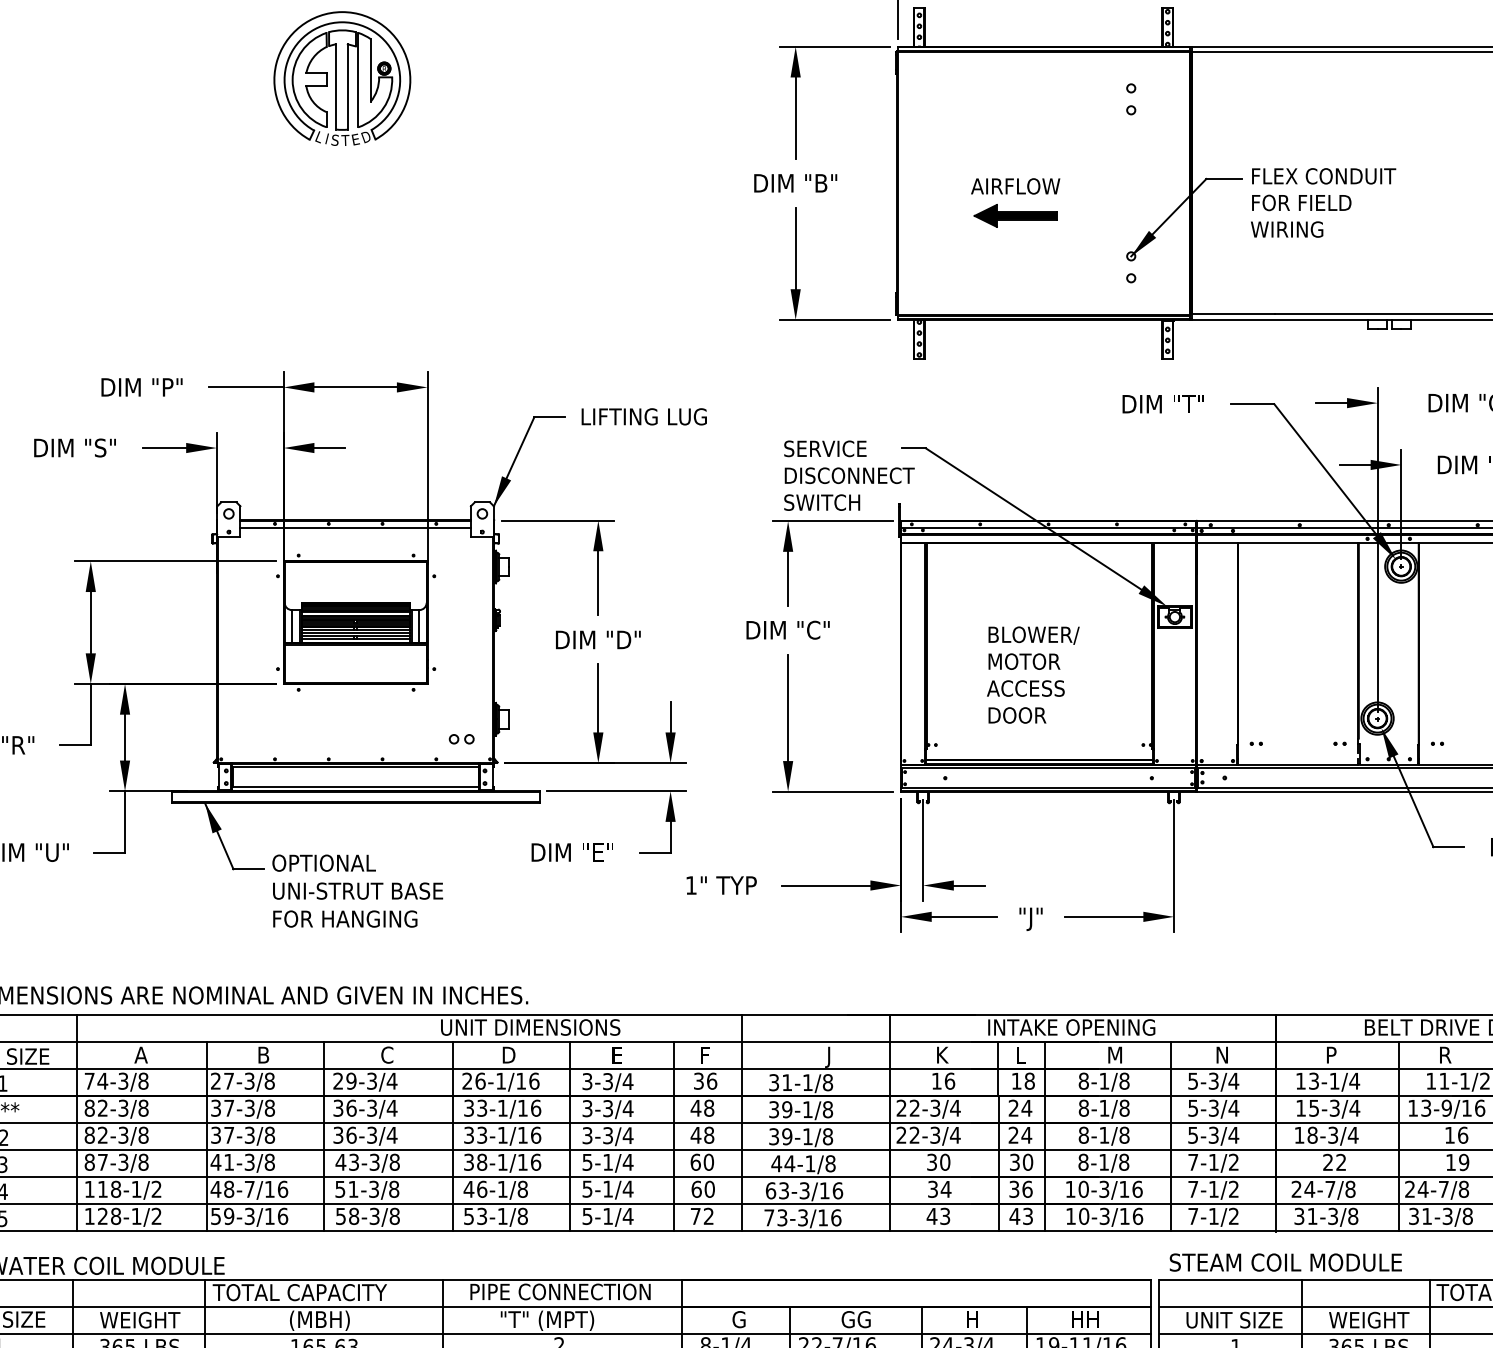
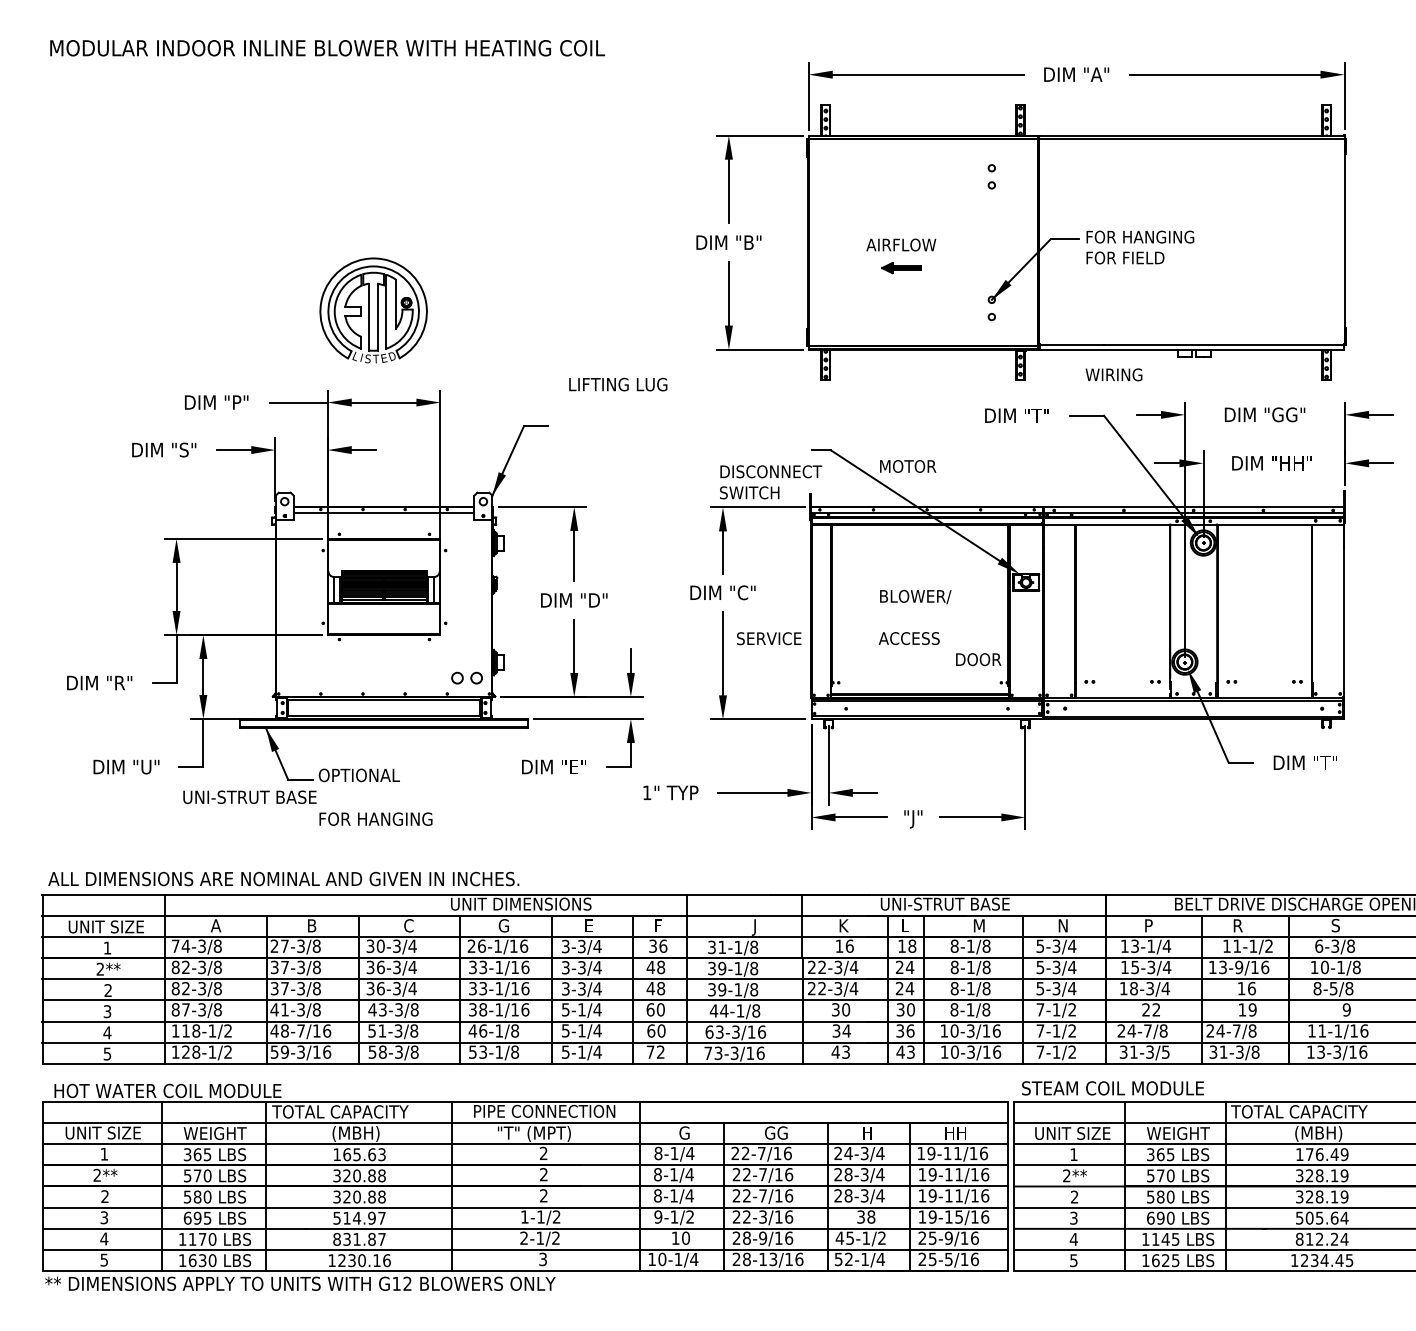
part: (342, 78) -> (373, 310), moved
text: (1328, 175) -> (1146, 236), FLEX CONDUIT -> FOR HANGING
part: (1015, 215) -> (901, 267), size x0.6
text: (1286, 229) -> (1113, 374), moved
text: (644, 416) -> (618, 384), moved
text: (825, 448) -> (769, 638), moved
text: (1024, 661) -> (908, 466), moved
text: (1017, 715) -> (978, 659), moved
part: (462, 739) -> (467, 678), size x1.6
text: (357, 890) -> (249, 796), moved
text: (1070, 1026) -> (944, 903), INTAKE OPENING -> UNI-STRUT BASE
text: (508, 1054) -> (503, 925), D -> G
text: (344, 1080) -> (375, 945), 29-3/4 -> 30-3/4
text: (1352, 1215) -> (1165, 1051), 31-3/8 -> 31-3/5

